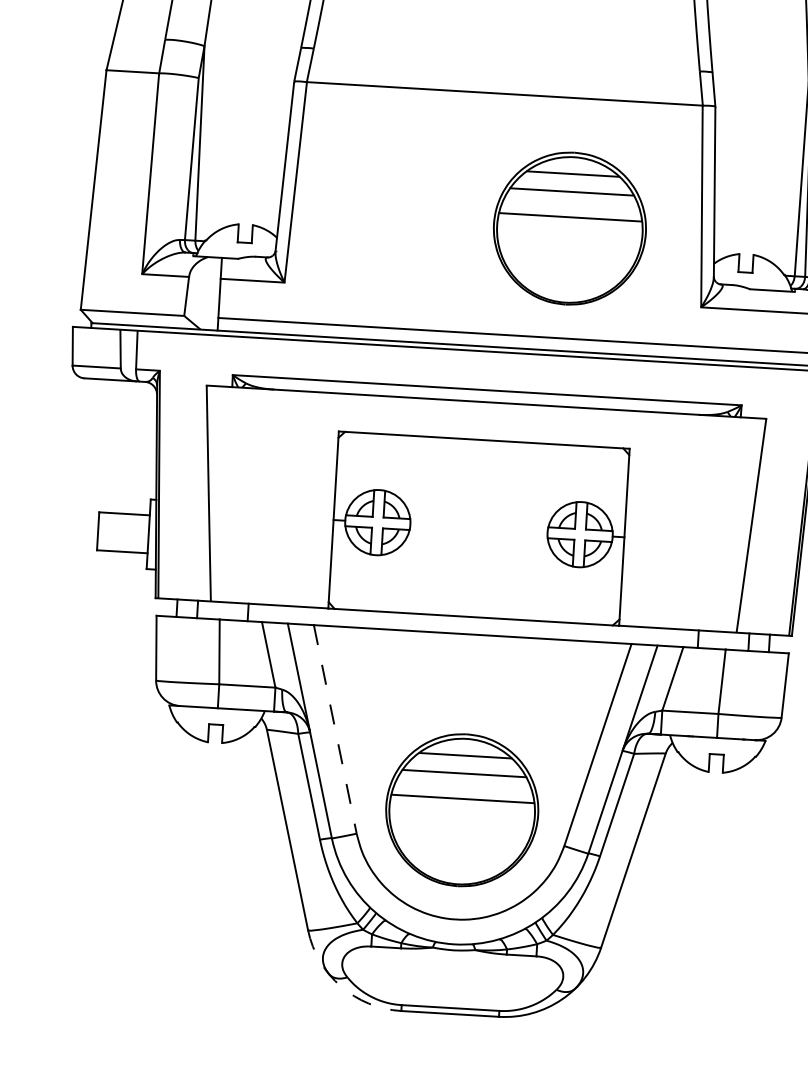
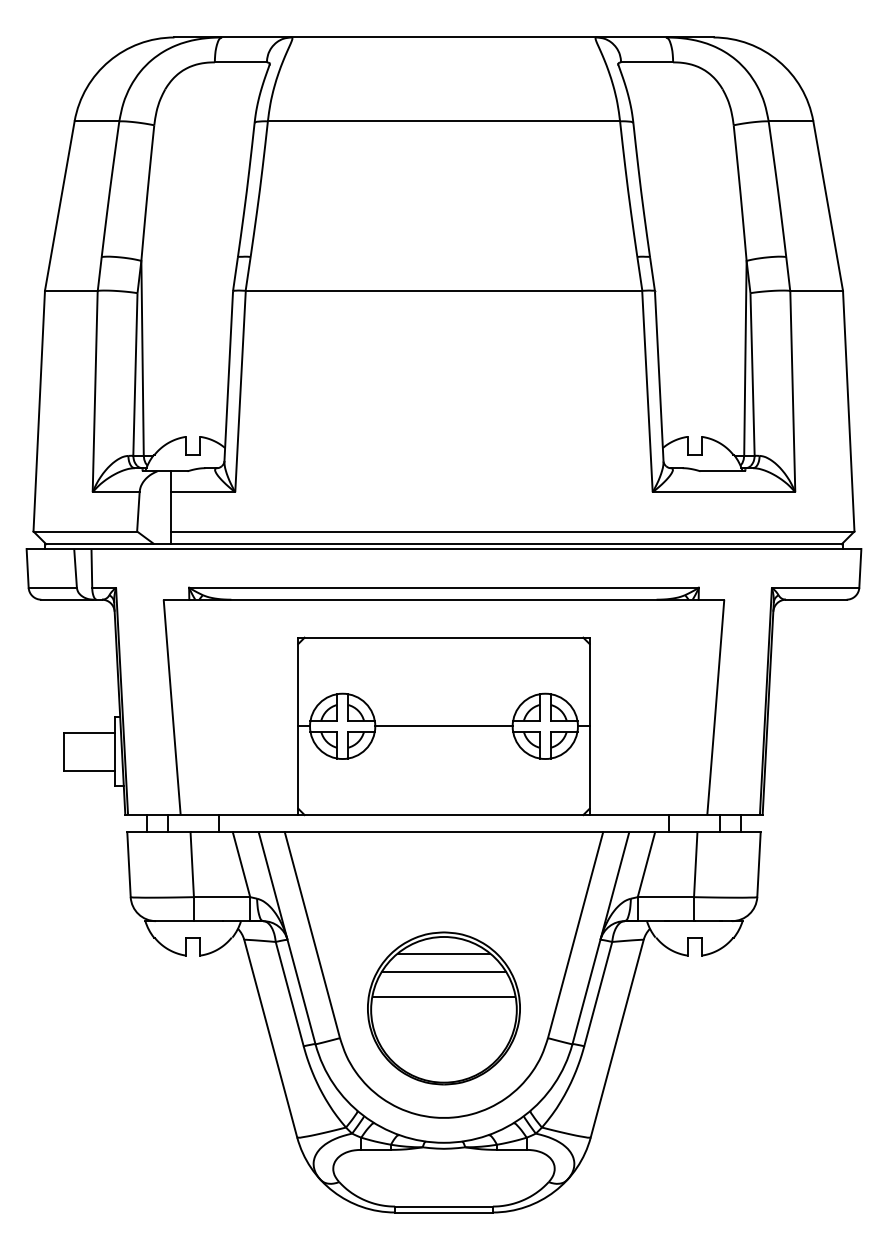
part: (569, 228) -> (516, 421), removed
line: (478, 528) -> (443, 726), added
line: (335, 729) -> (312, 935), dashed -> solid
arc: (341, 986) -> (333, 1191), dashed -> solid

